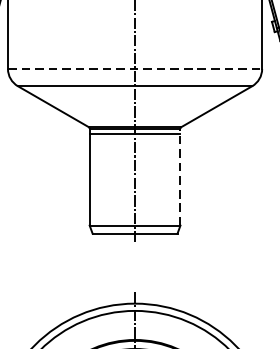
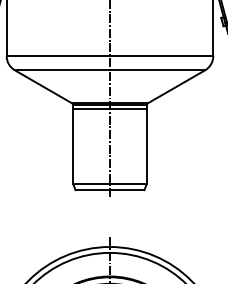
line: (135, 69) -> (110, 56), dashed -> solid
line: (179, 176) -> (146, 143), dashed -> solid

